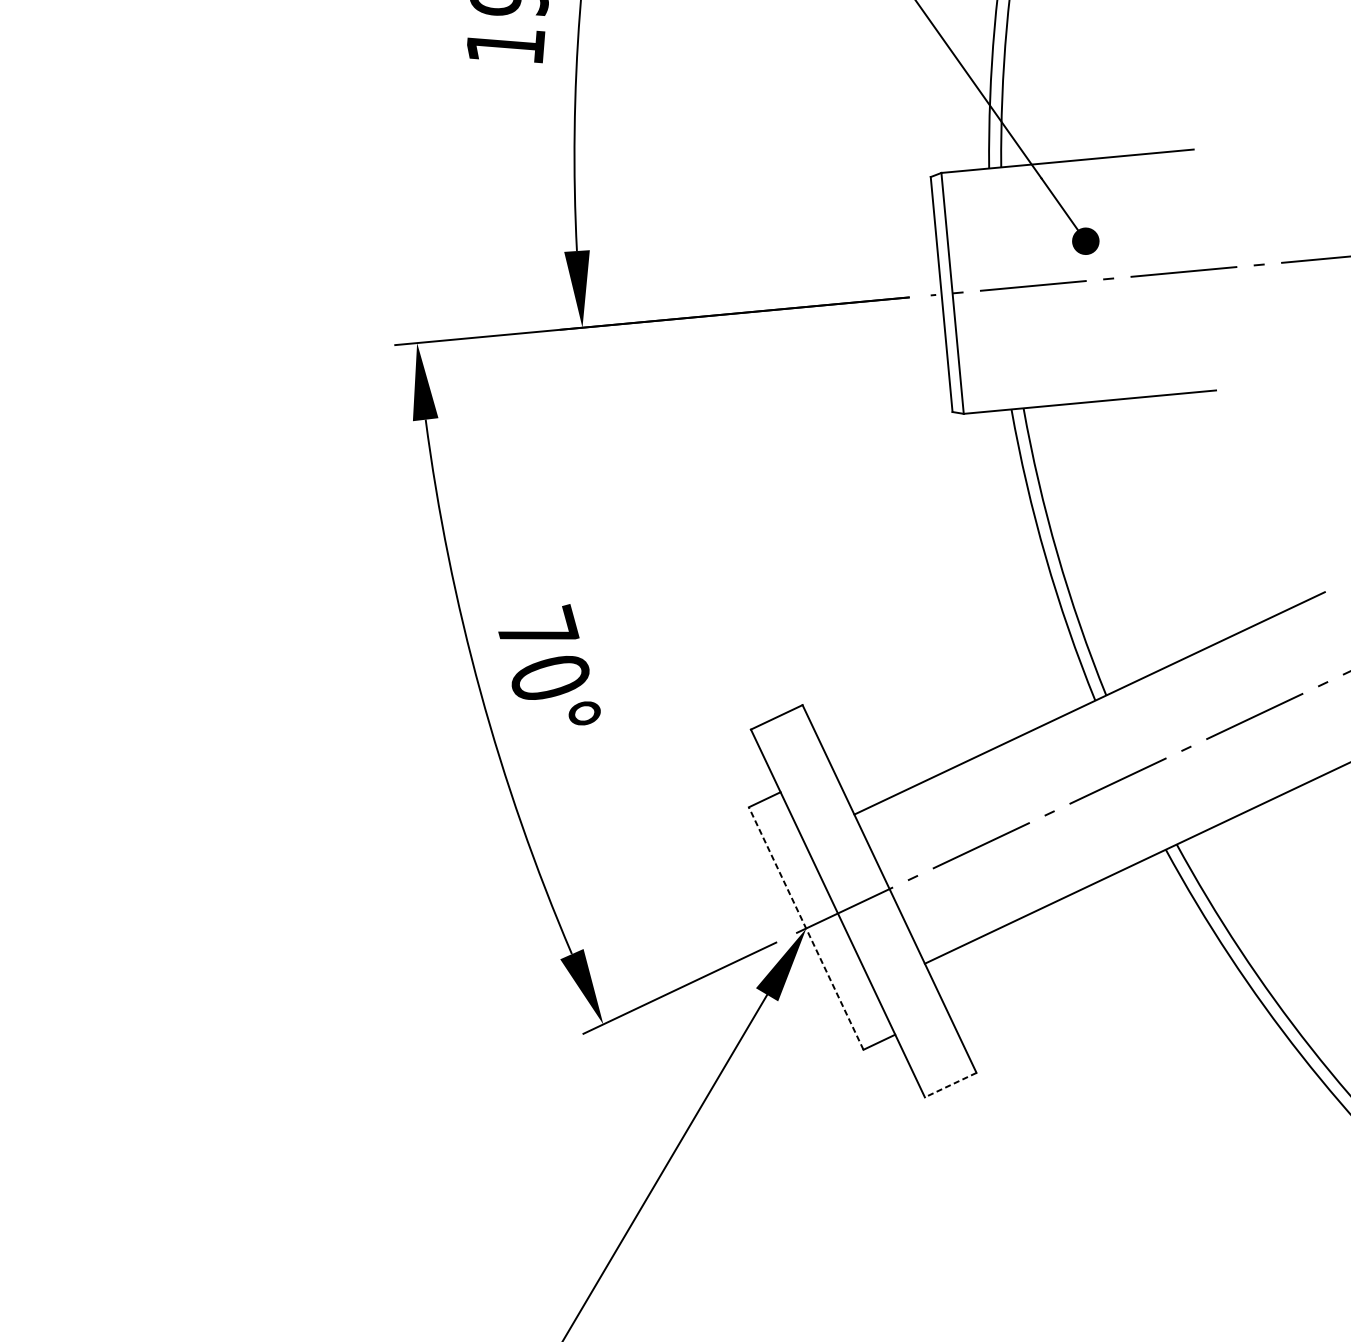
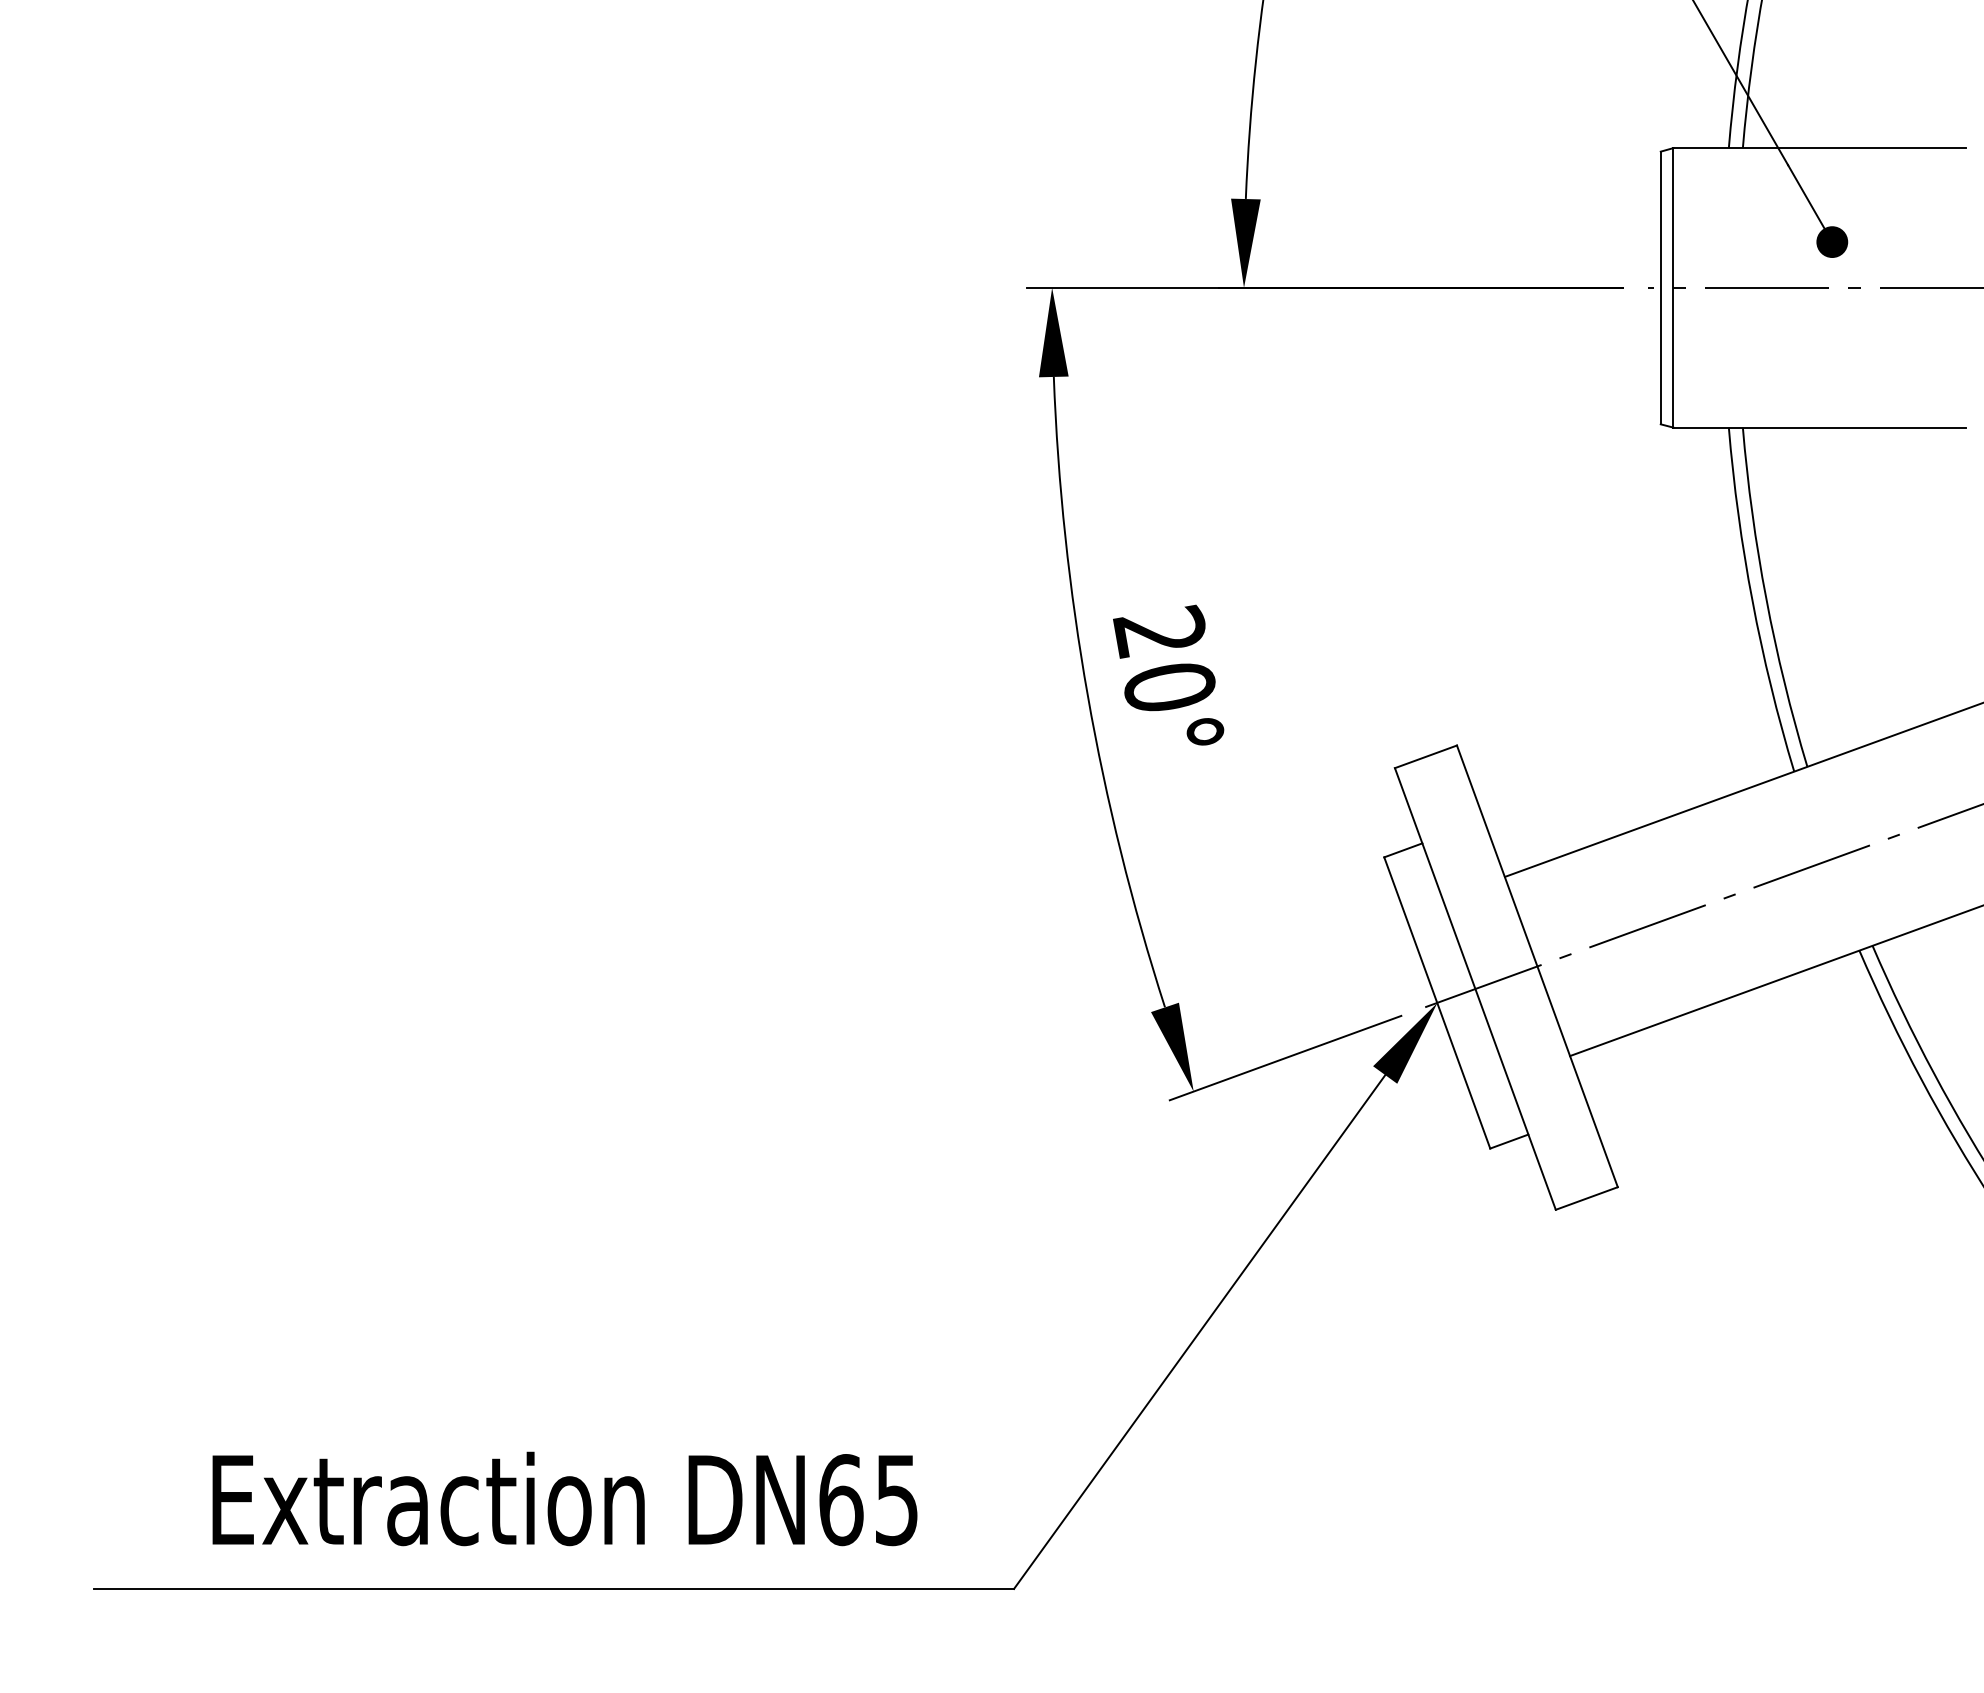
text: (537, 630) -> (1160, 631), 70° -> 20°
line: (806, 928) -> (1437, 1002), dashed -> solid
line: (950, 1085) -> (1586, 1198), dashed -> solid

